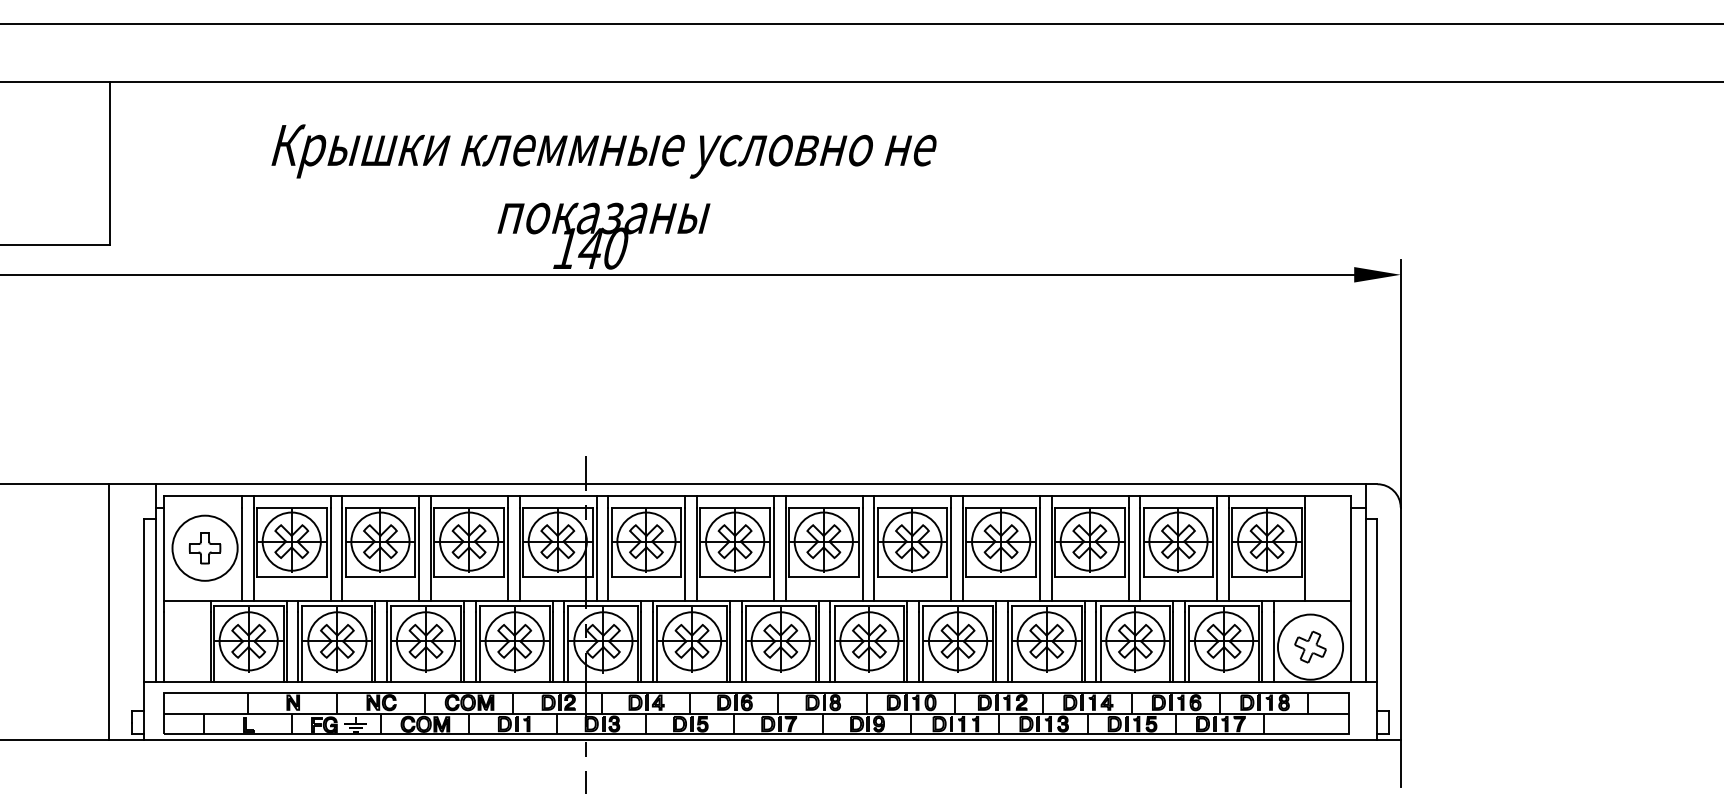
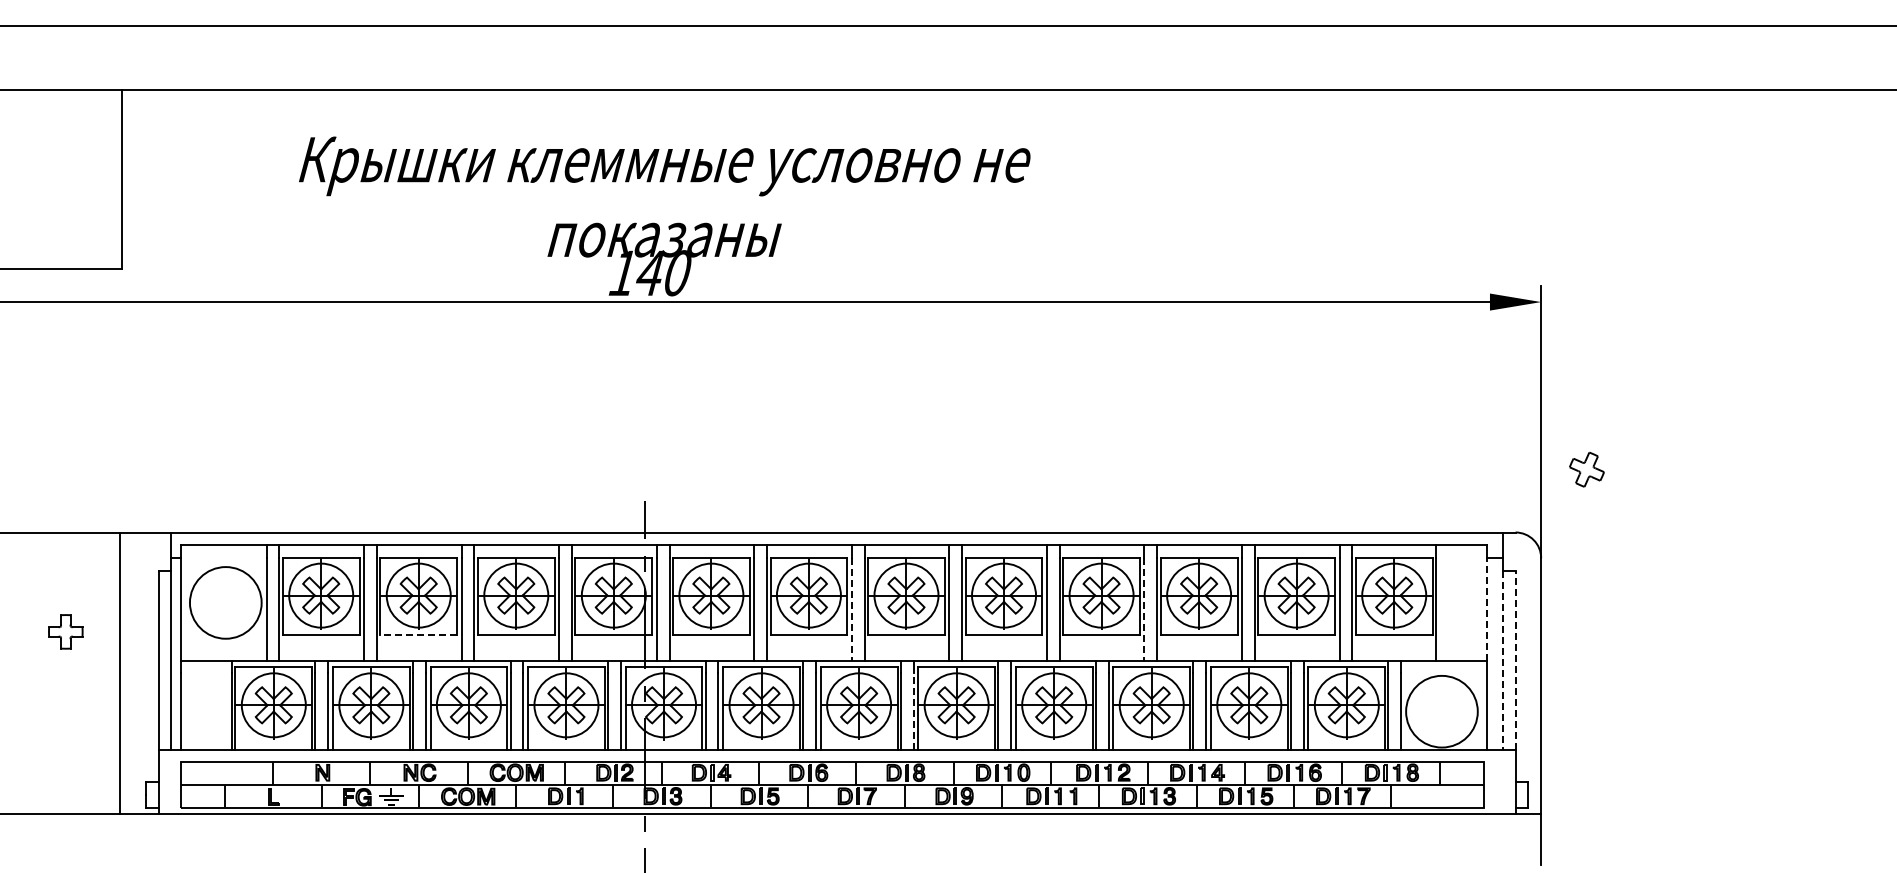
part: (204, 547) -> (65, 631), moved
line: (1351, 553) -> (1486, 608), solid -> dashed
line: (773, 554) -> (851, 609), solid -> dashed
line: (1040, 554) -> (1144, 609), solid -> dashed
line: (380, 576) -> (418, 634), solid -> dashed
line: (1365, 600) -> (1502, 660), solid -> dashed
line: (1377, 600) -> (1515, 660), solid -> dashed
line: (830, 646) -> (913, 711), solid -> dashed
part: (1310, 646) -> (1586, 469), moved

